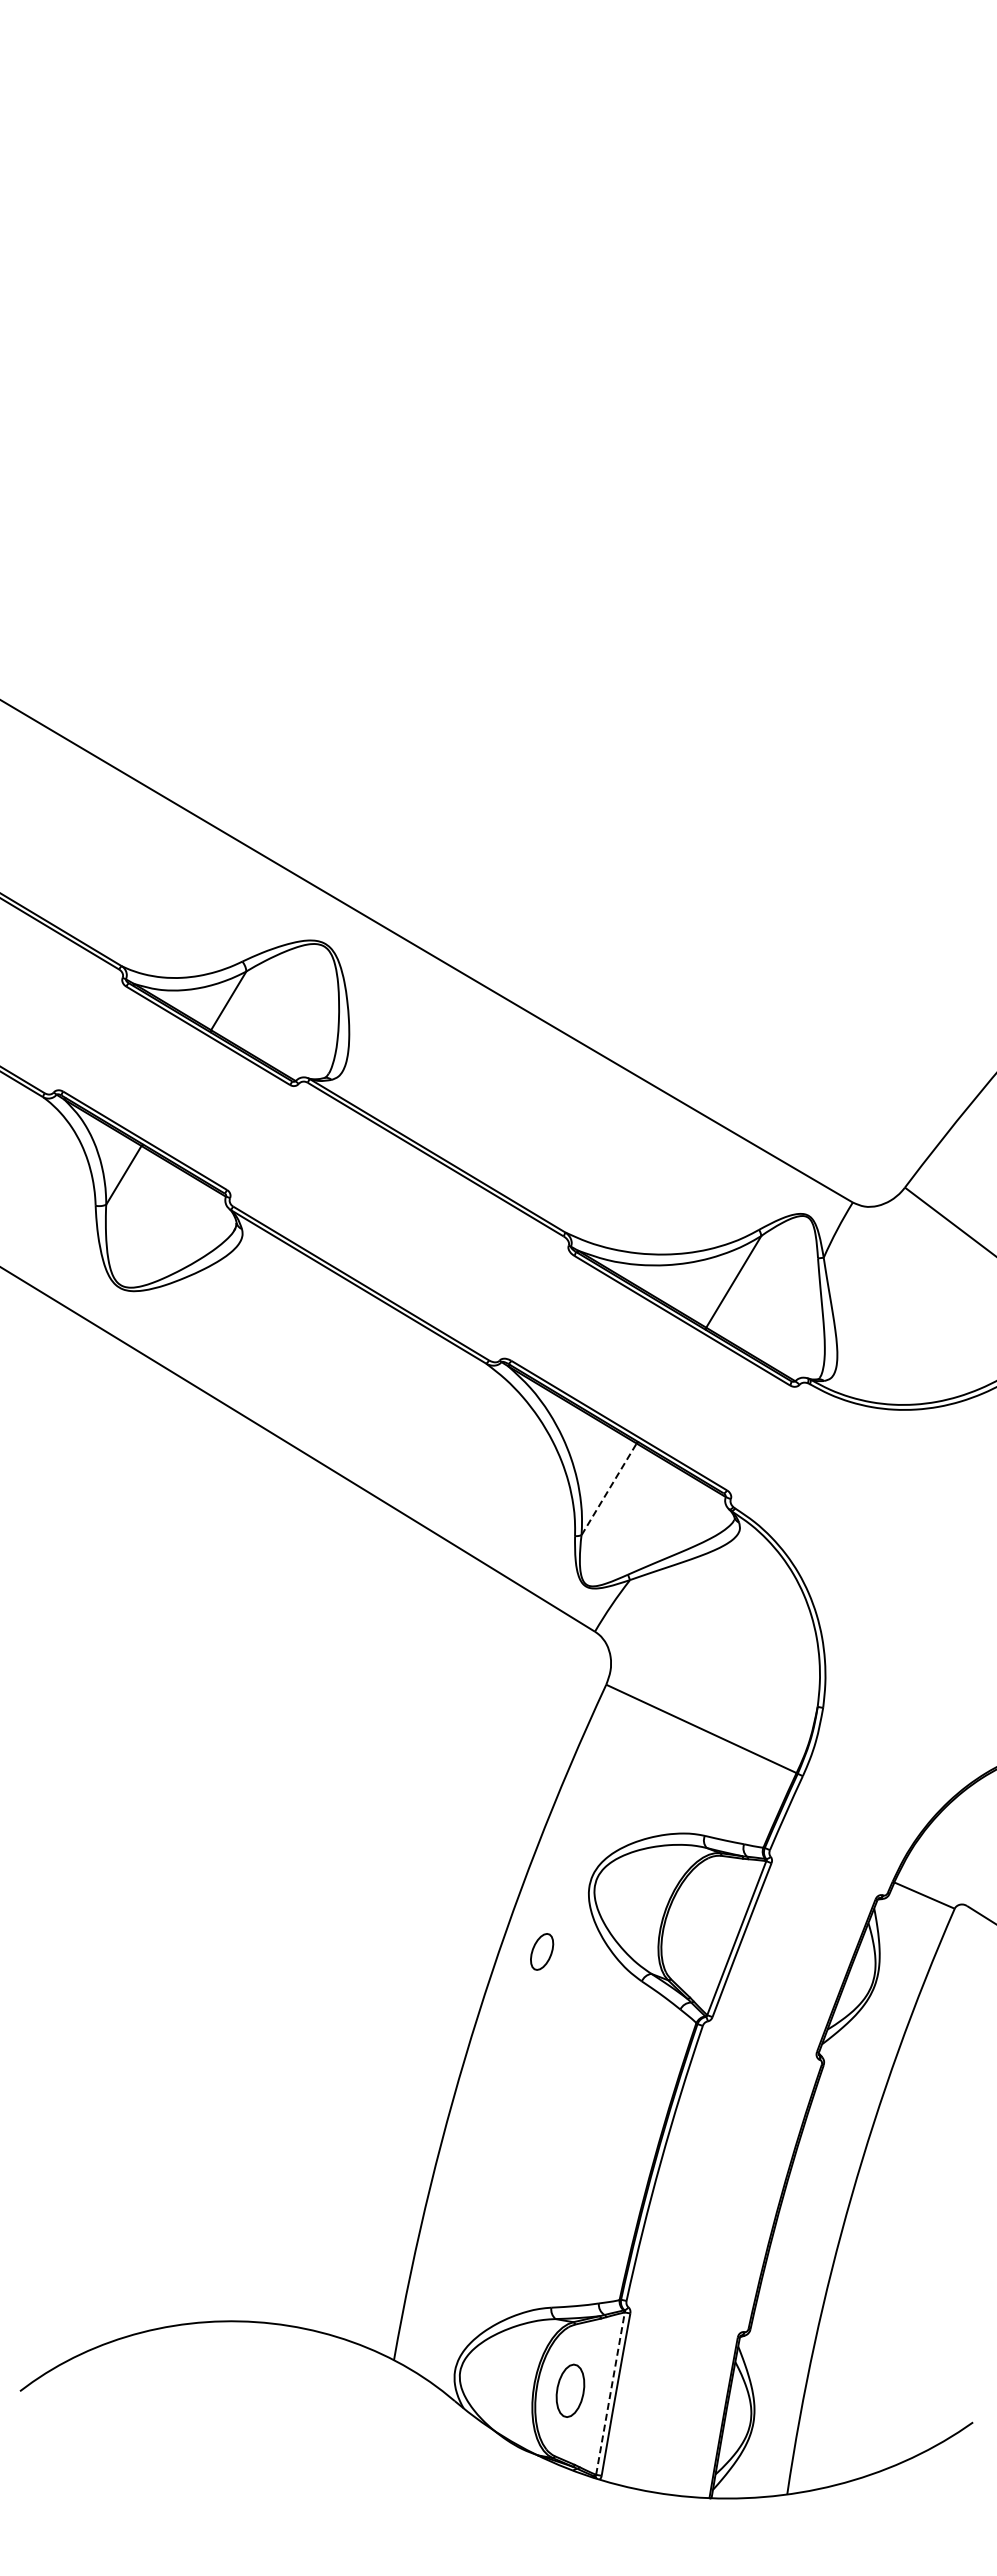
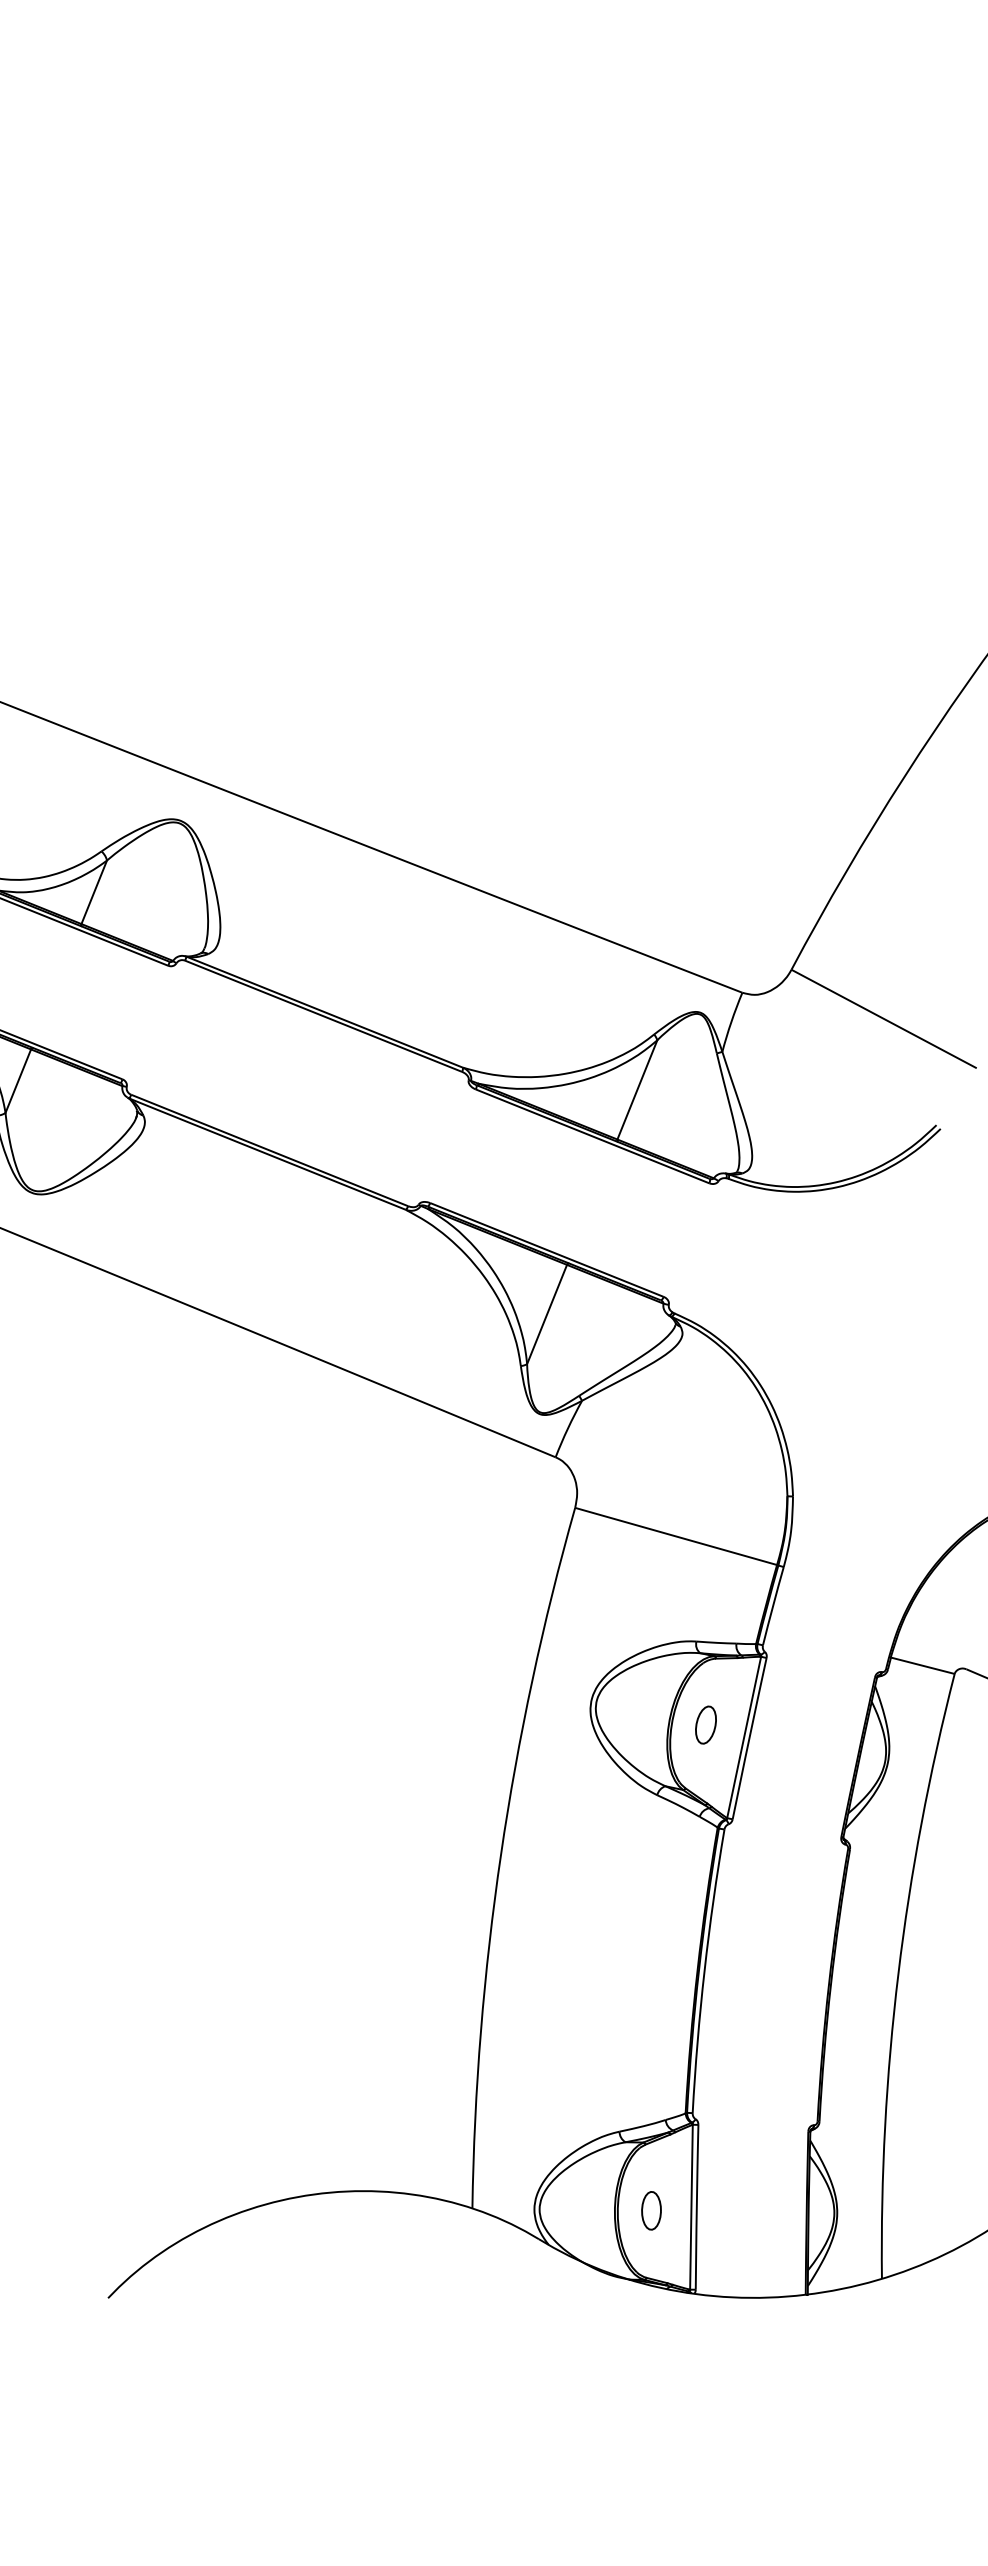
line: (609, 1488) -> (547, 1313), dashed -> solid
part: (542, 1951) -> (706, 1724), moved
part: (570, 2390) -> (651, 2210), size x0.71
line: (610, 2393) -> (691, 2207), dashed -> solid

